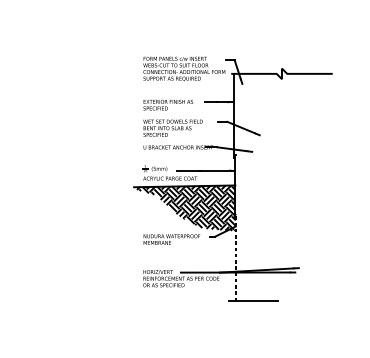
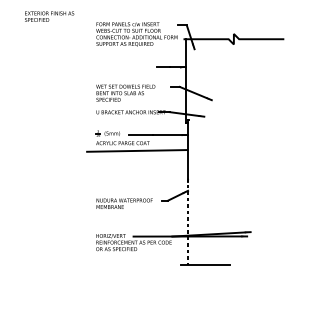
text: (168, 104) -> (49, 16), moved
hatch: (184, 207) -> (137, 171), removed

